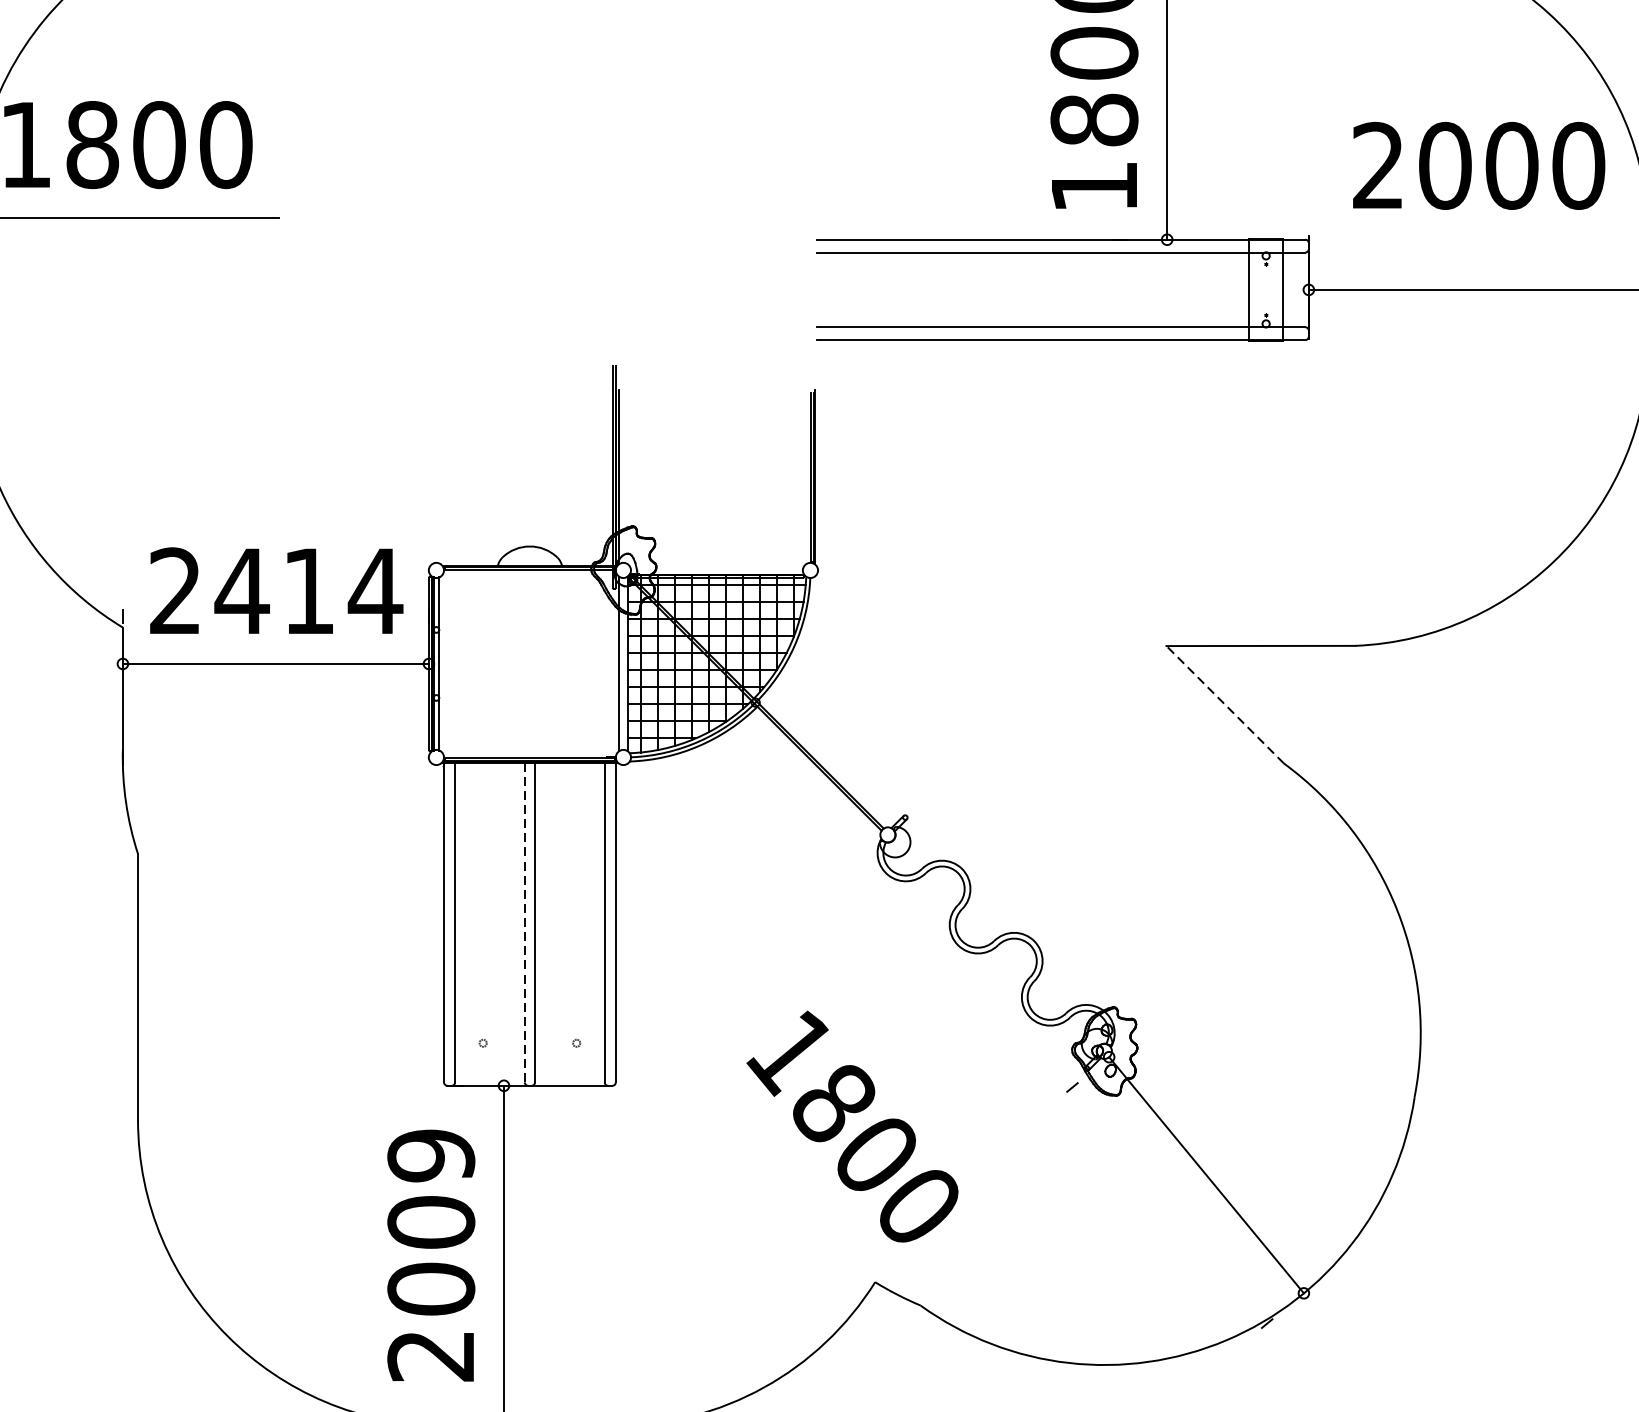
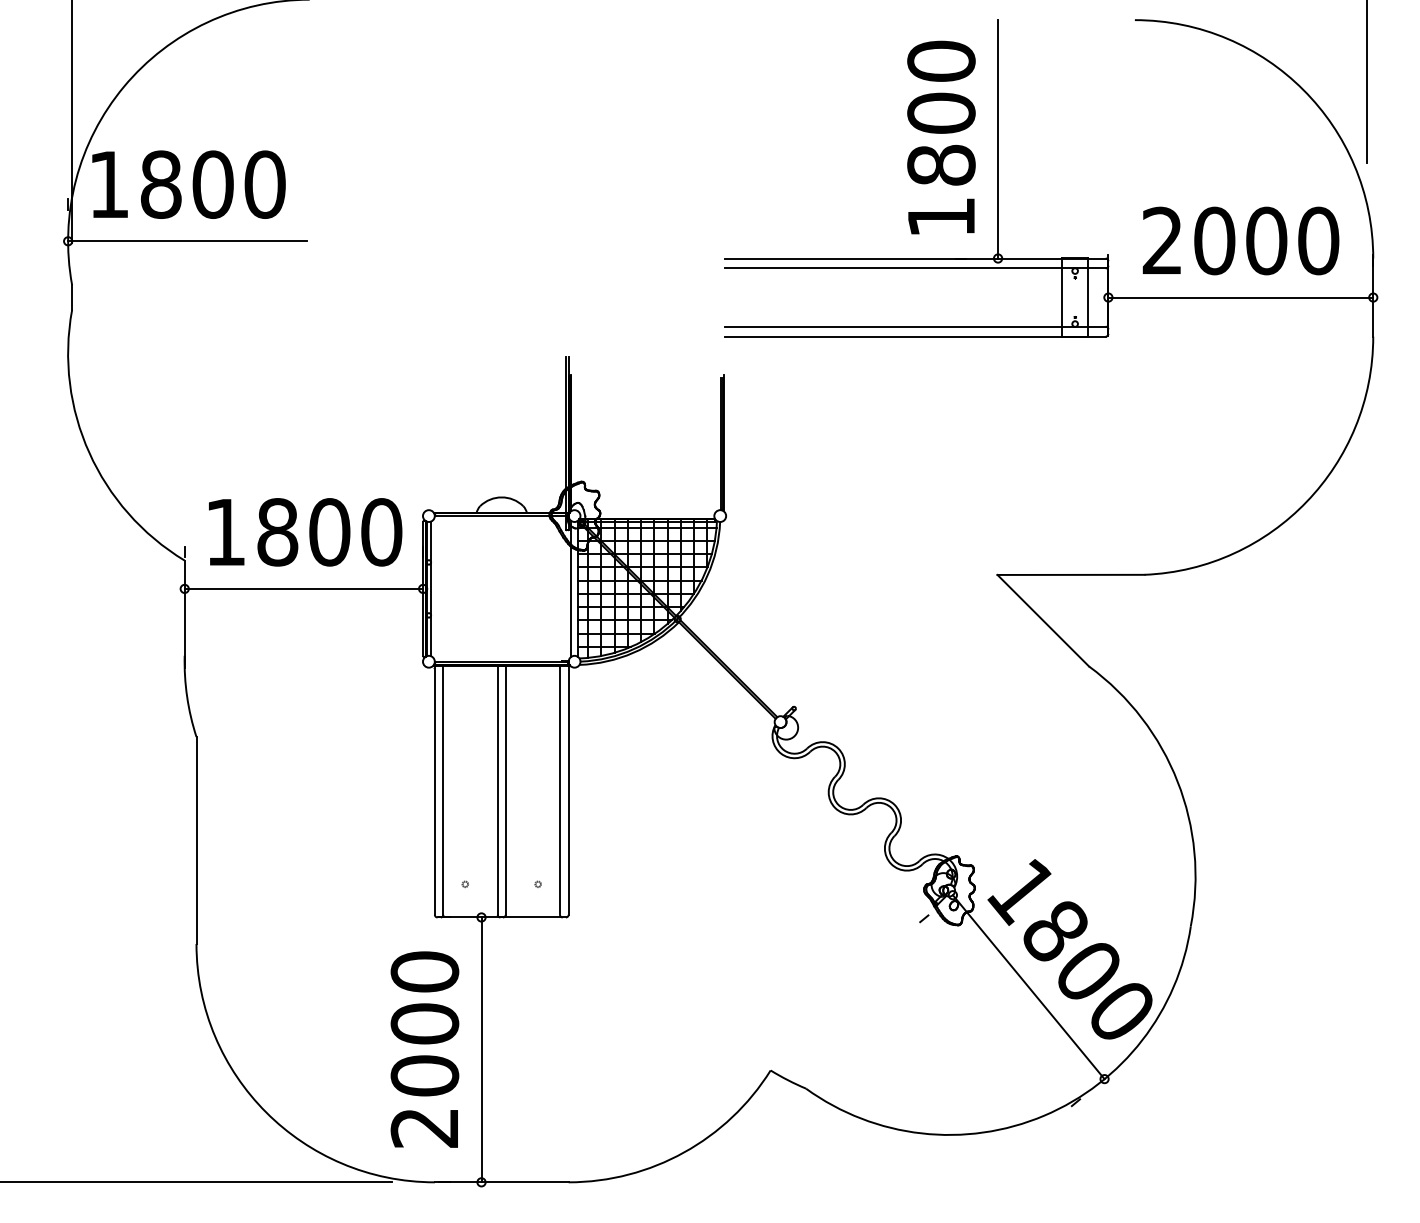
text: (1478, 165) -> (1240, 240), moved
text: (276, 591) -> (304, 532), 2414 -> 1800
line: (1225, 704) -> (1043, 620), dashed -> solid
line: (524, 922) -> (497, 790), dashed -> solid
text: (851, 1126) -> (1069, 949), moved
text: (430, 1155) -> (424, 971), 2009 -> 2000

